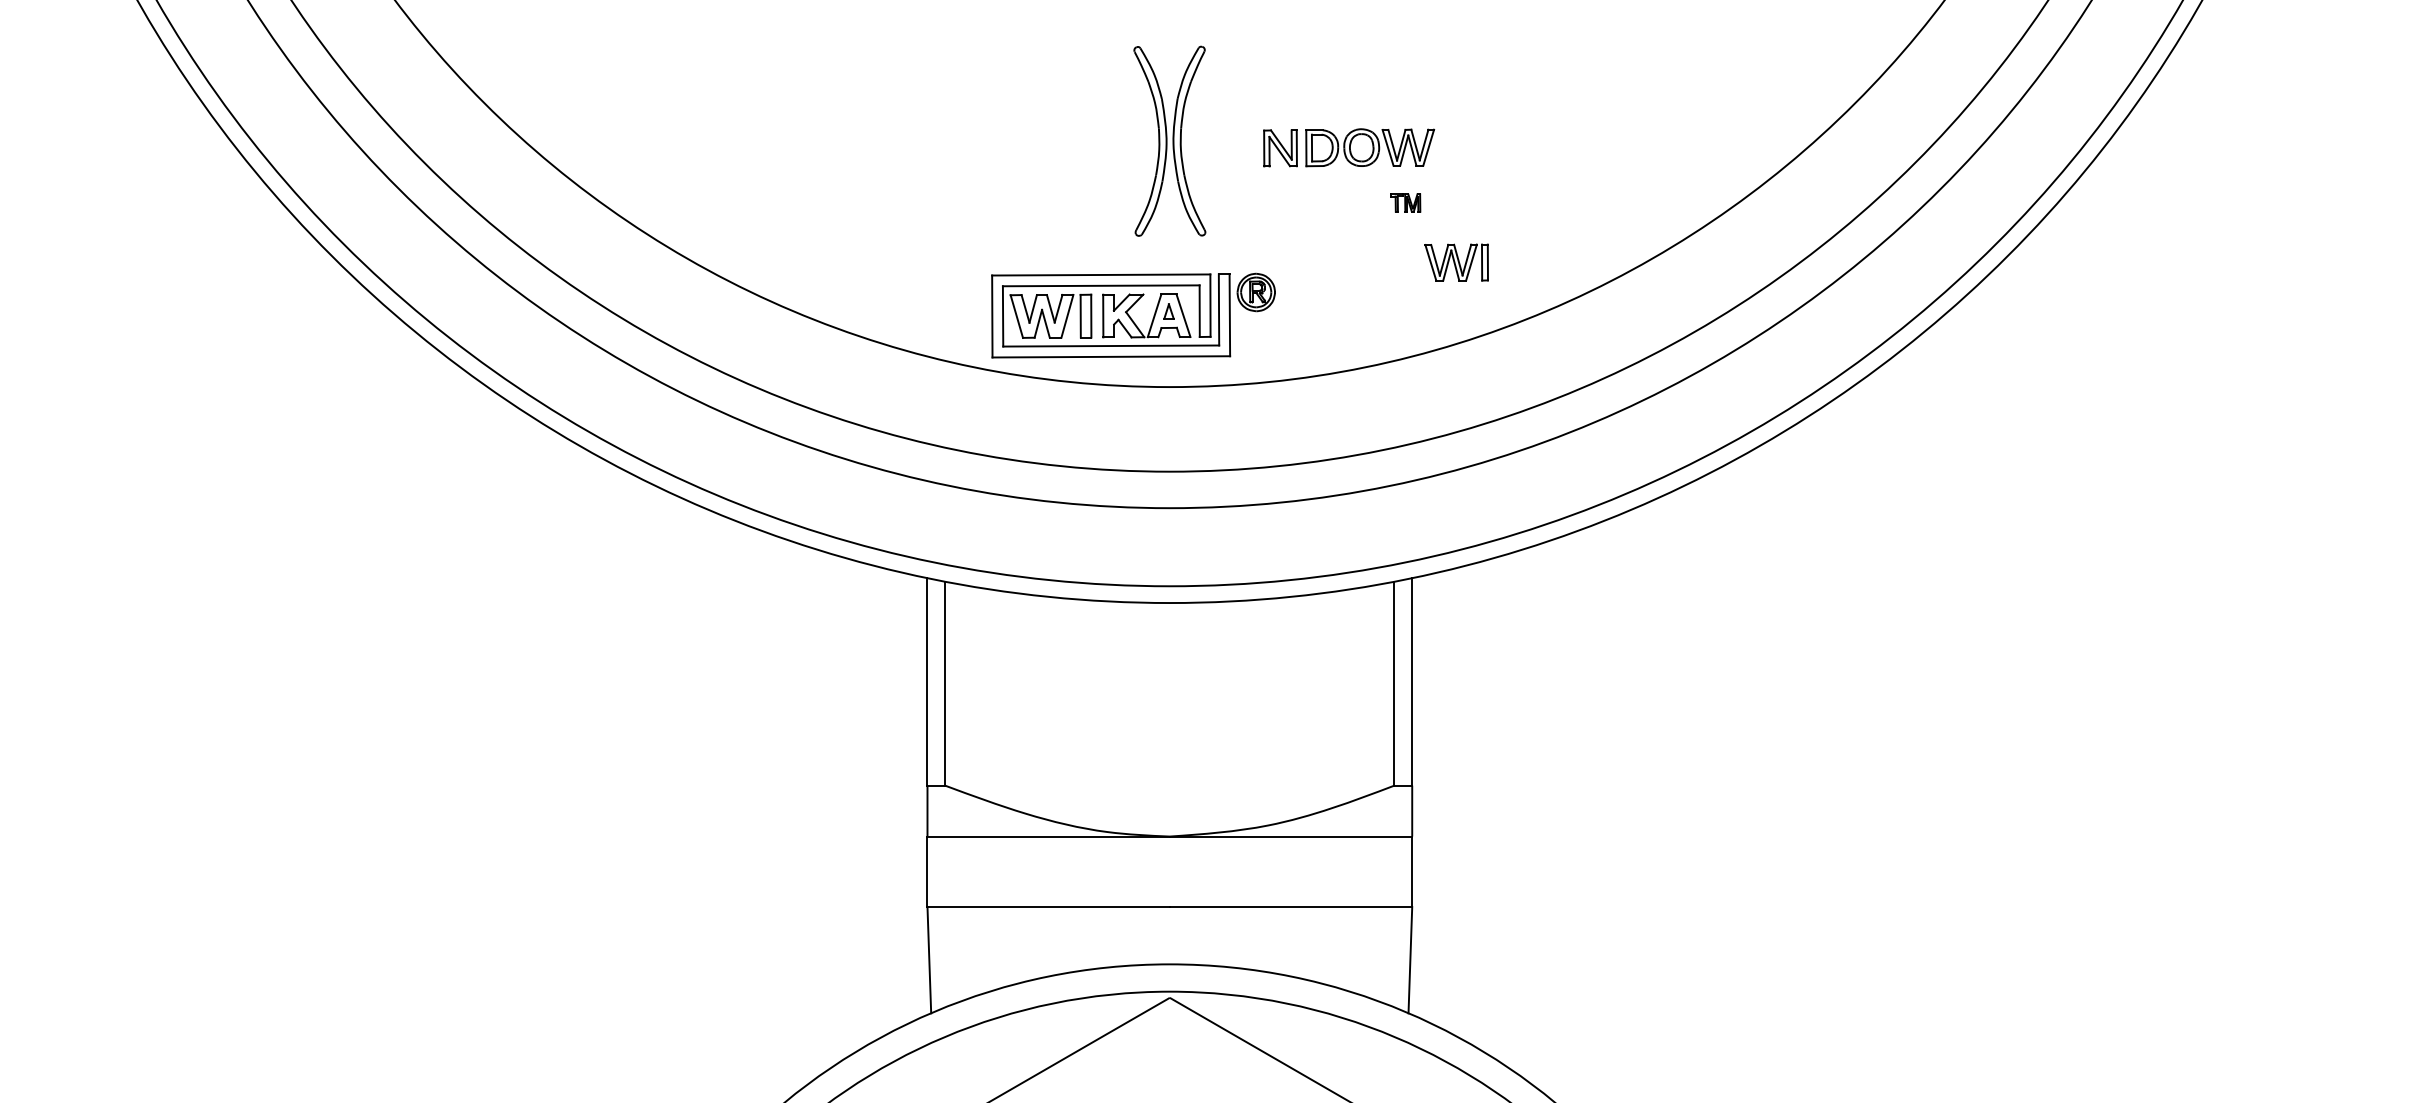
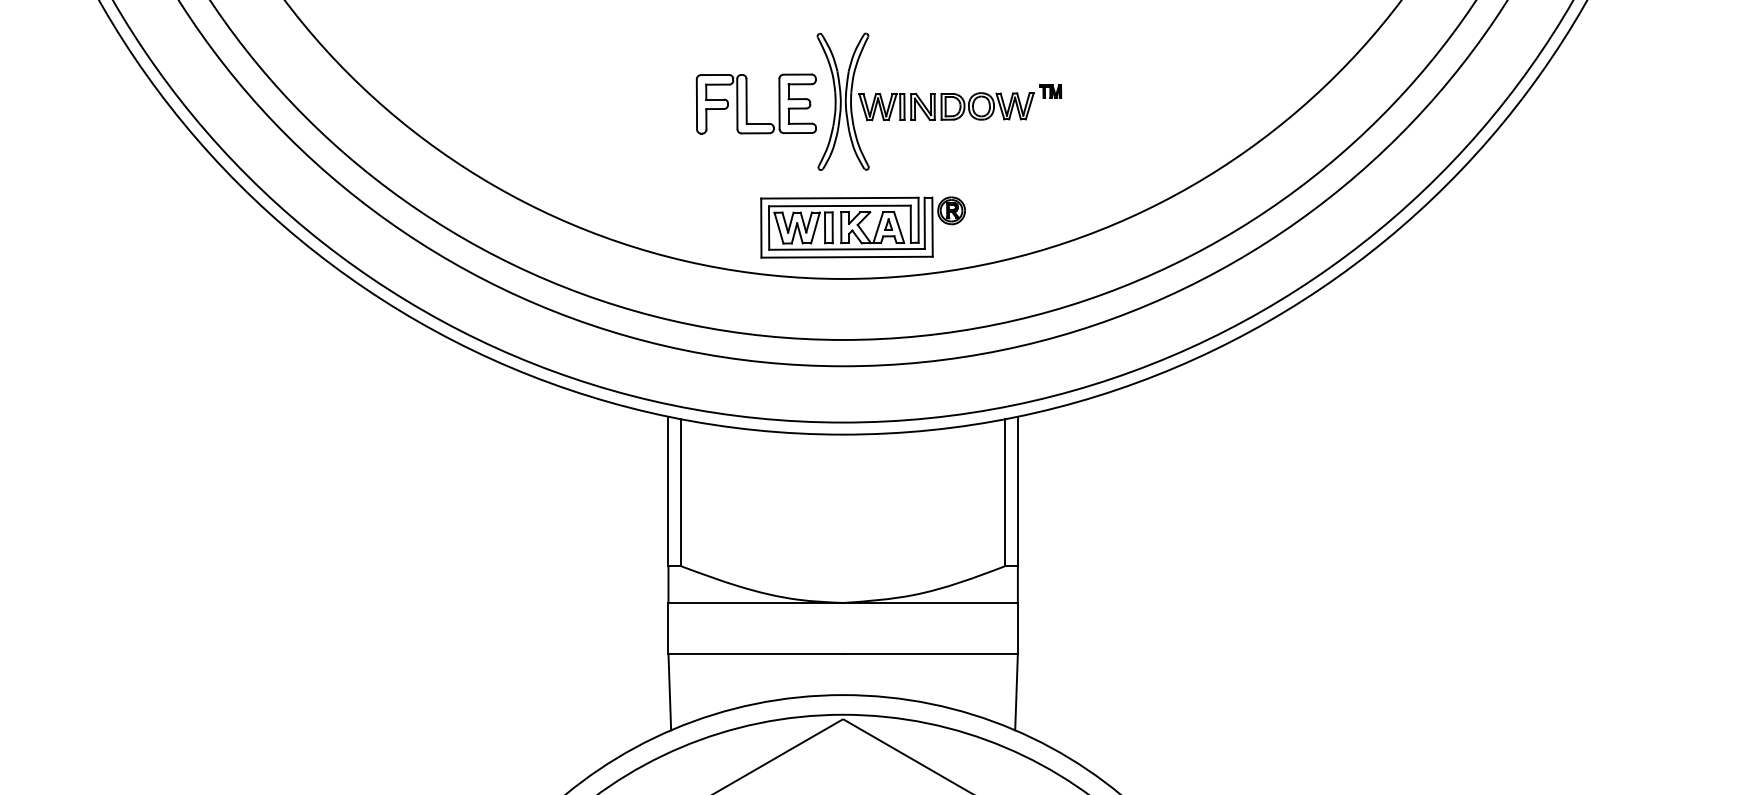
part: (1036, 144) -> (747, 104), added
part: (1405, 202) -> (1050, 91), moved
part: (1456, 262) -> (881, 107), moved
part: (1133, 315) -> (863, 227), moved

